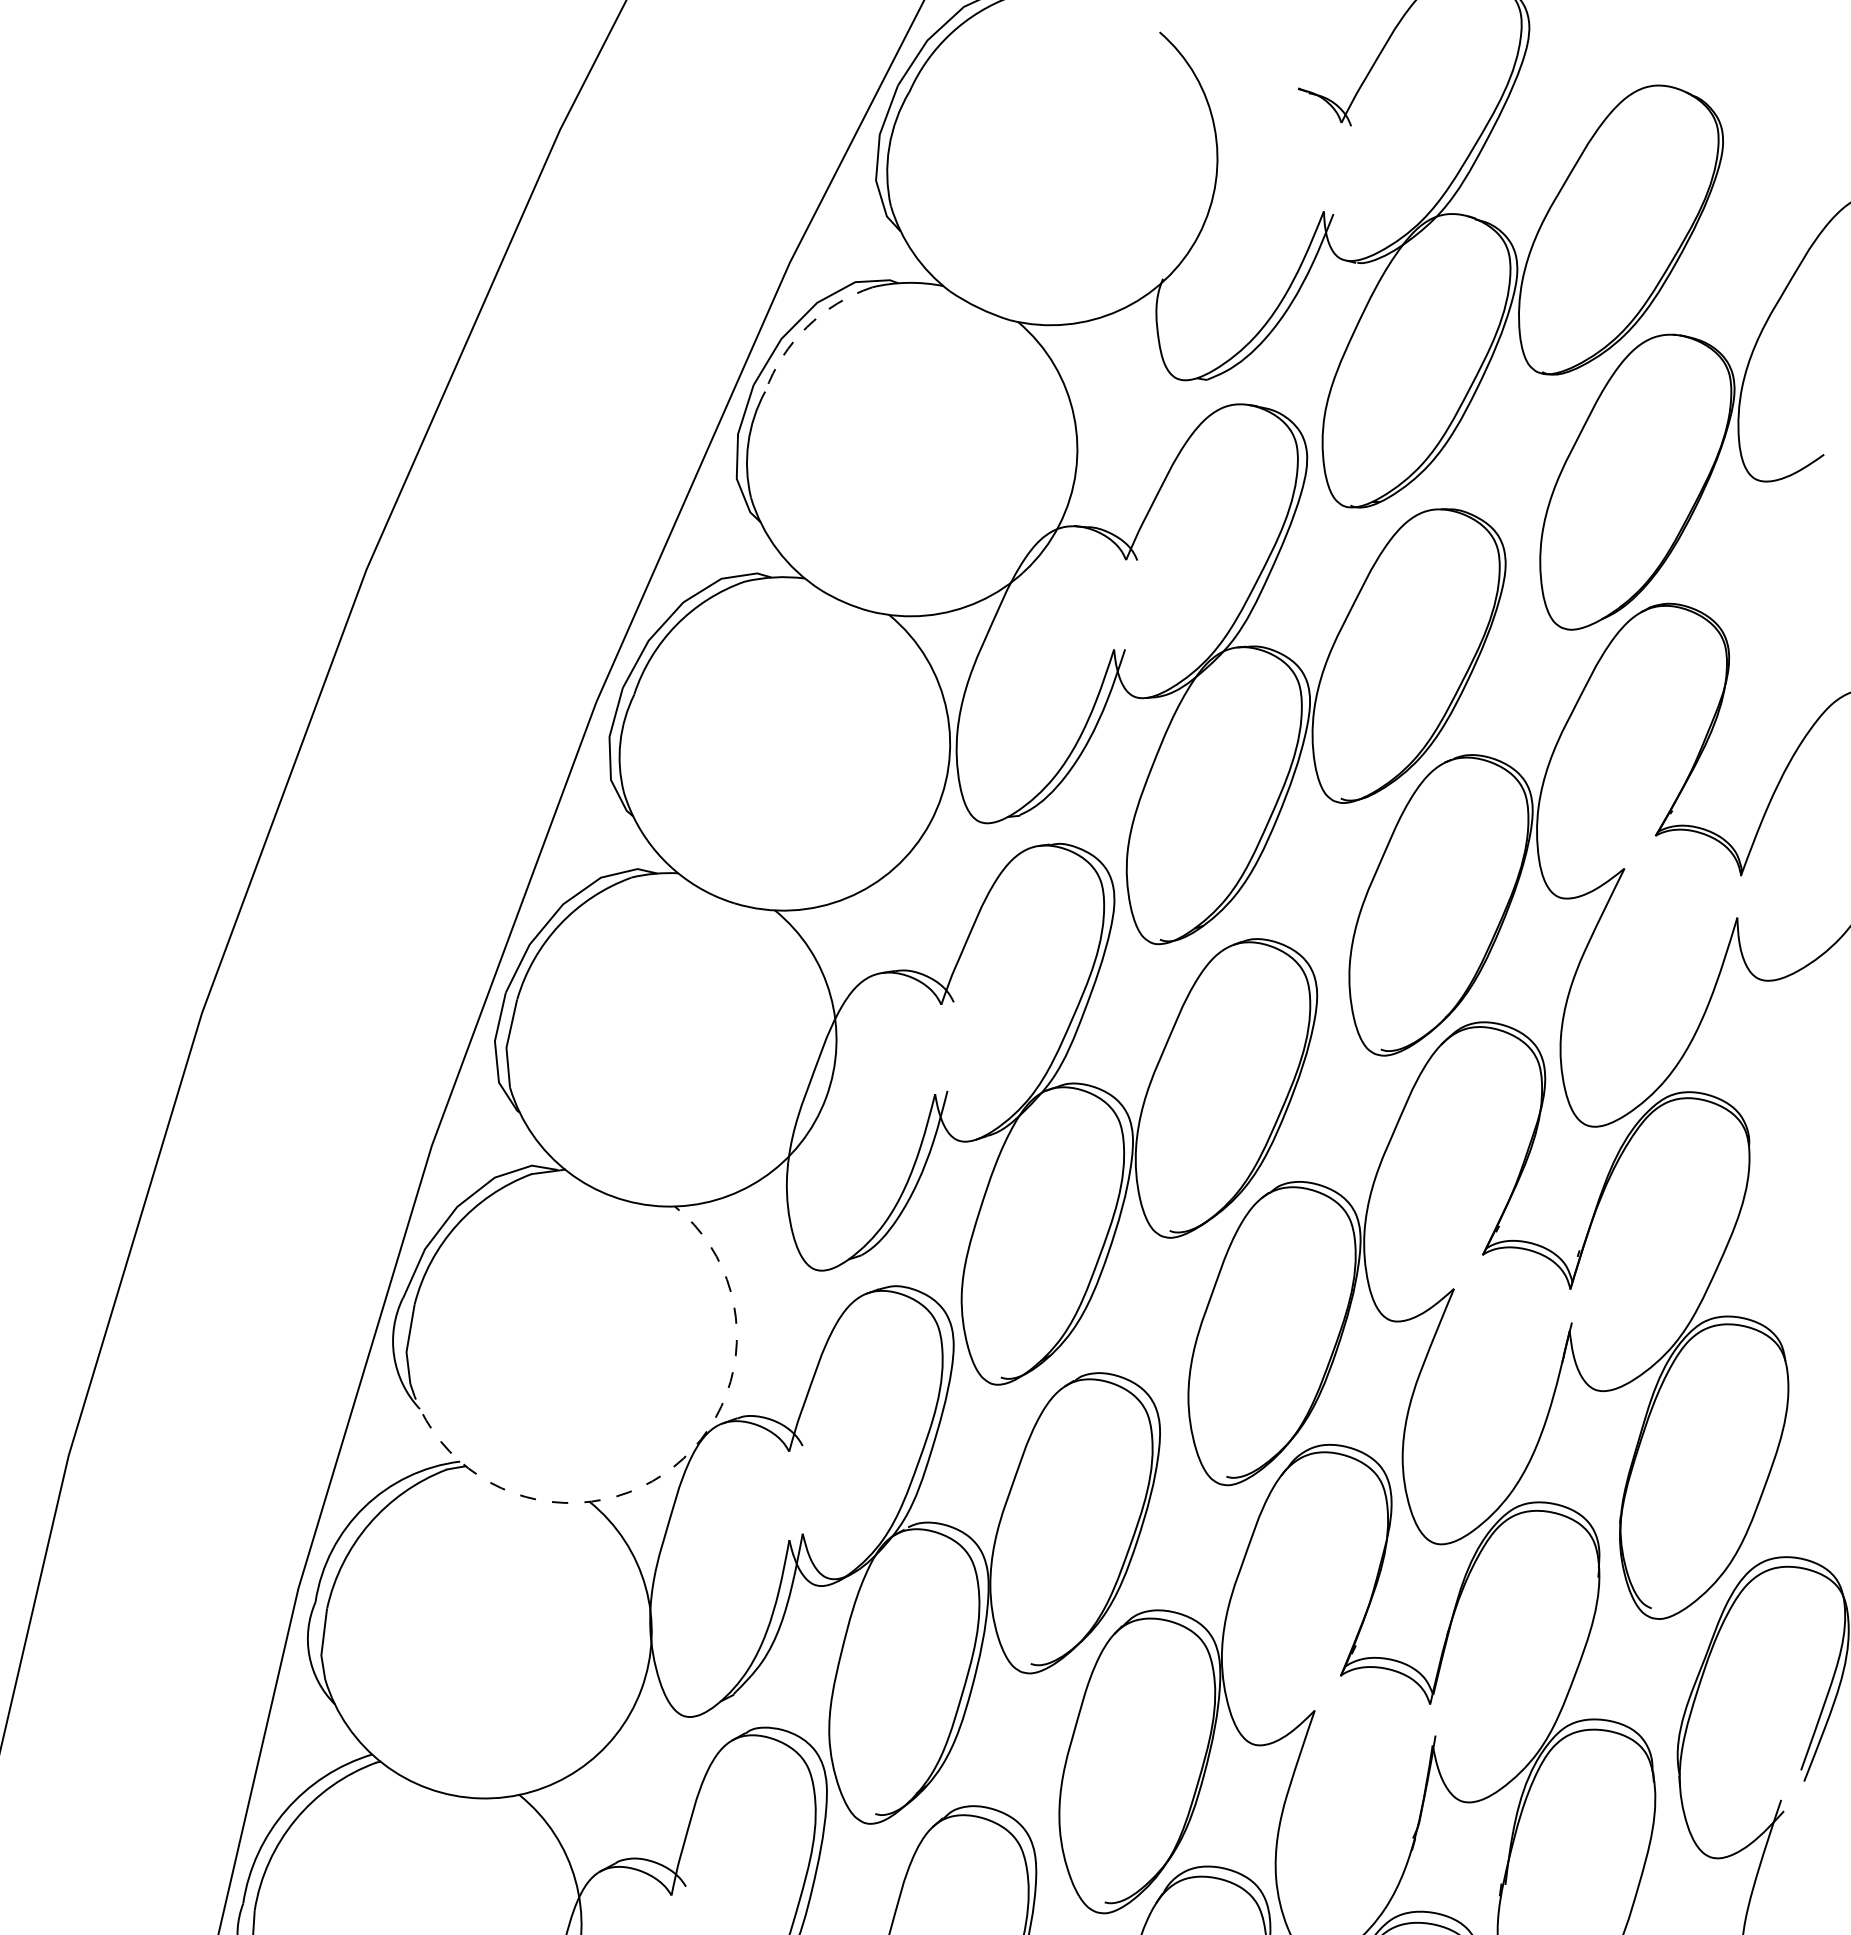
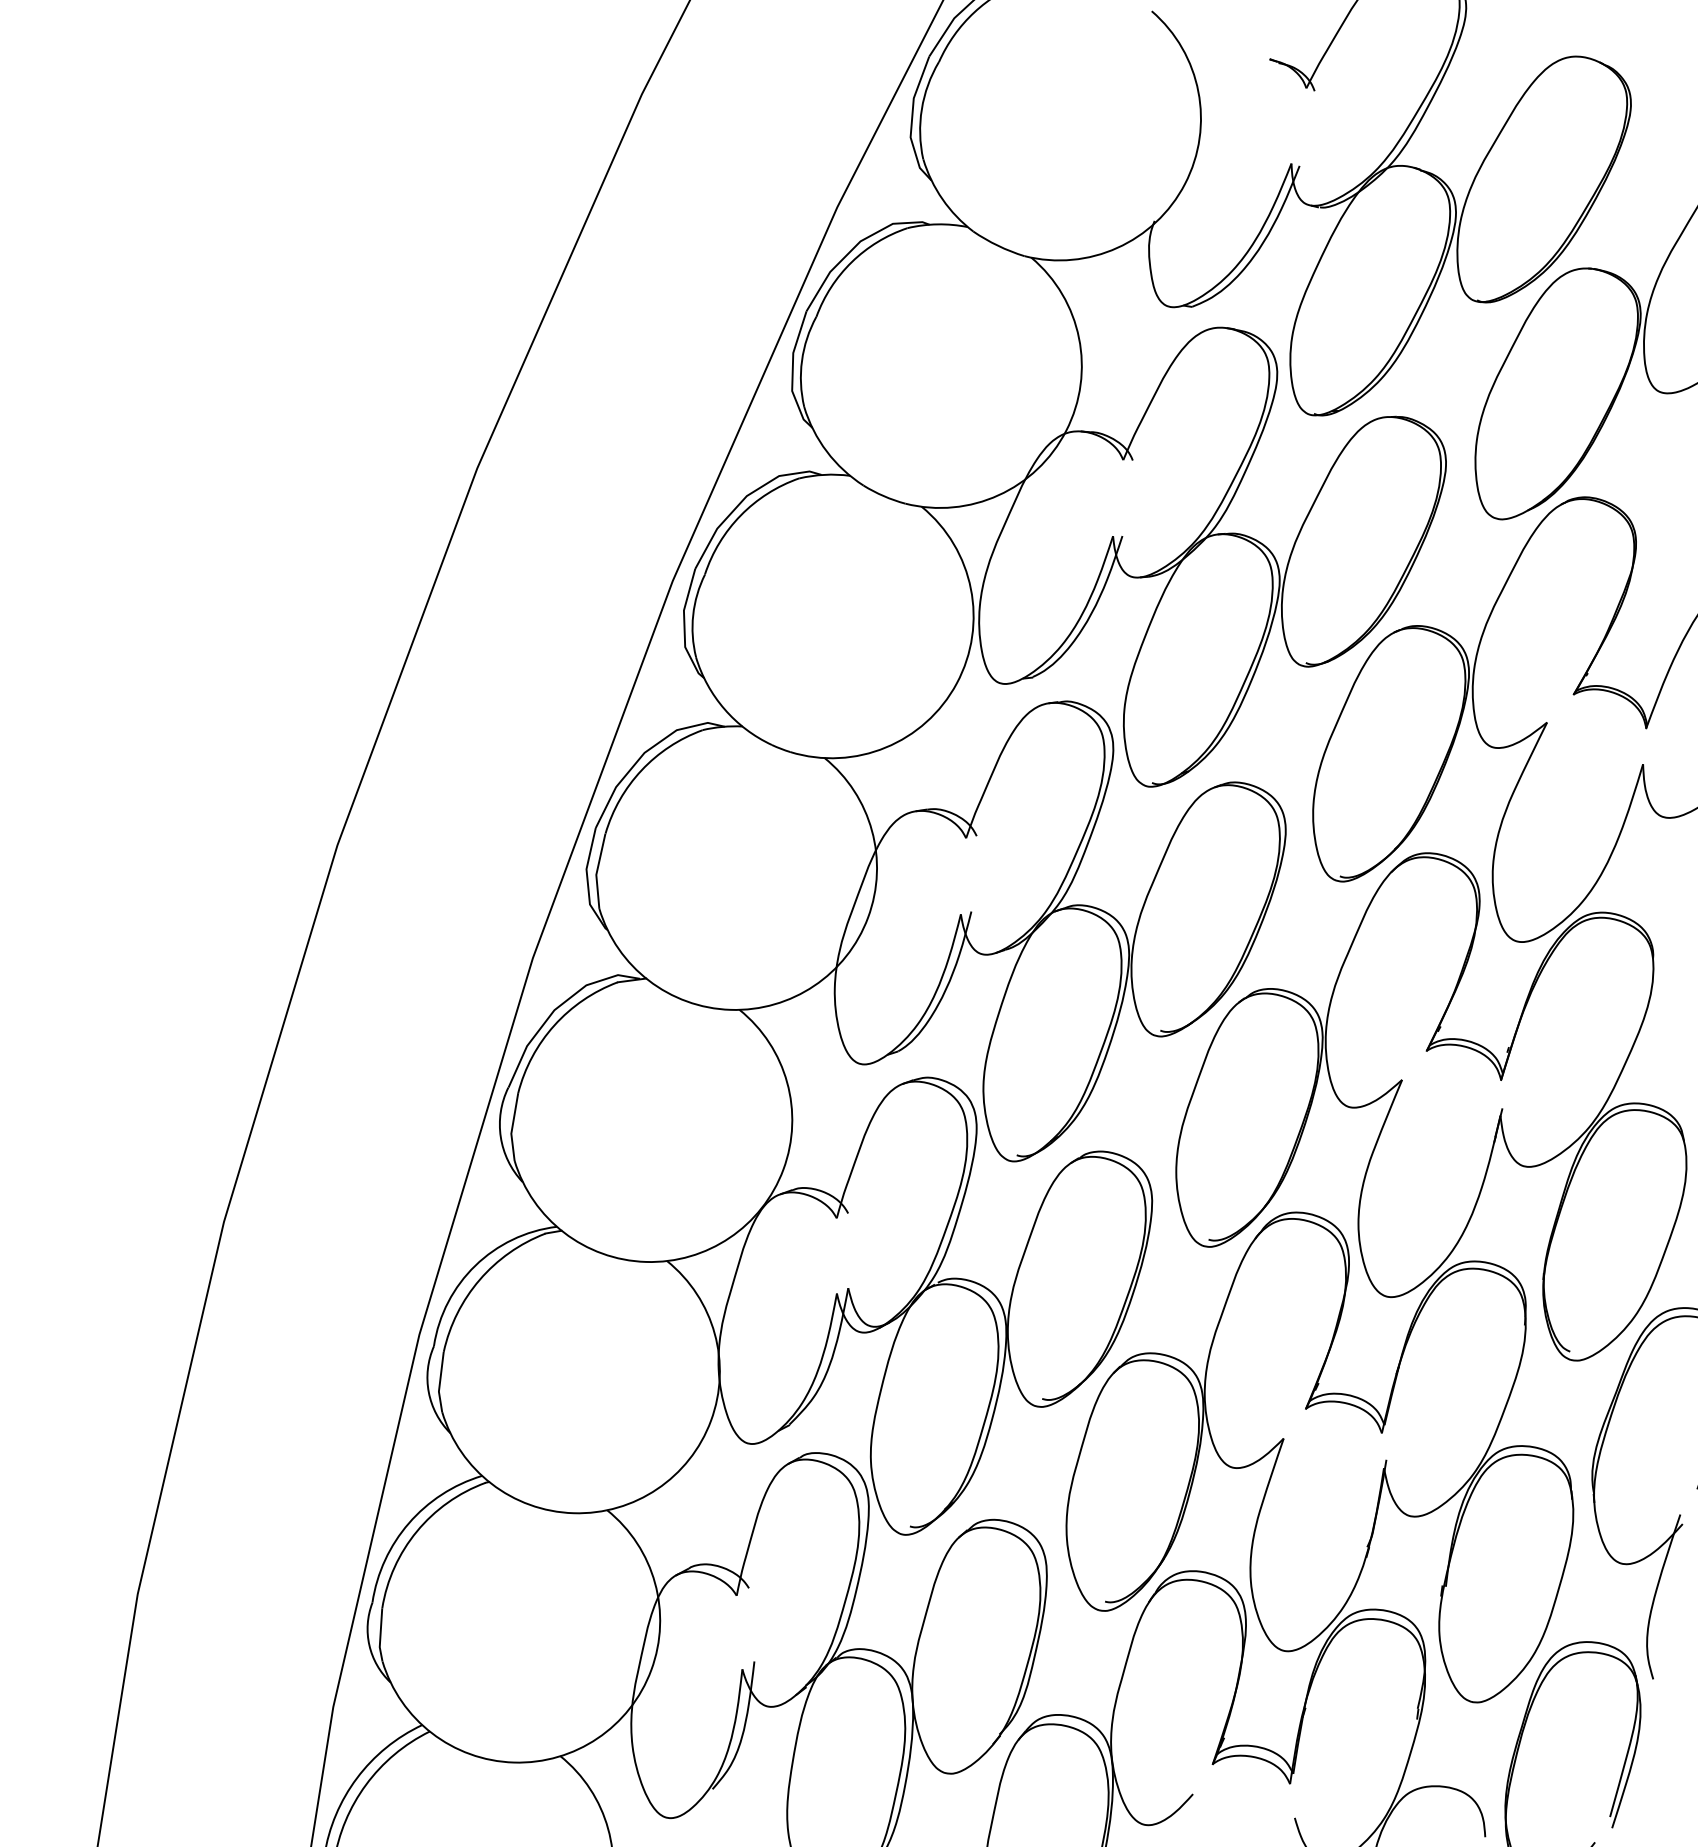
arc: (806, 327) -> (851, 262), dashed -> solid
arc: (663, 1474) -> (729, 1237), dashed -> solid

